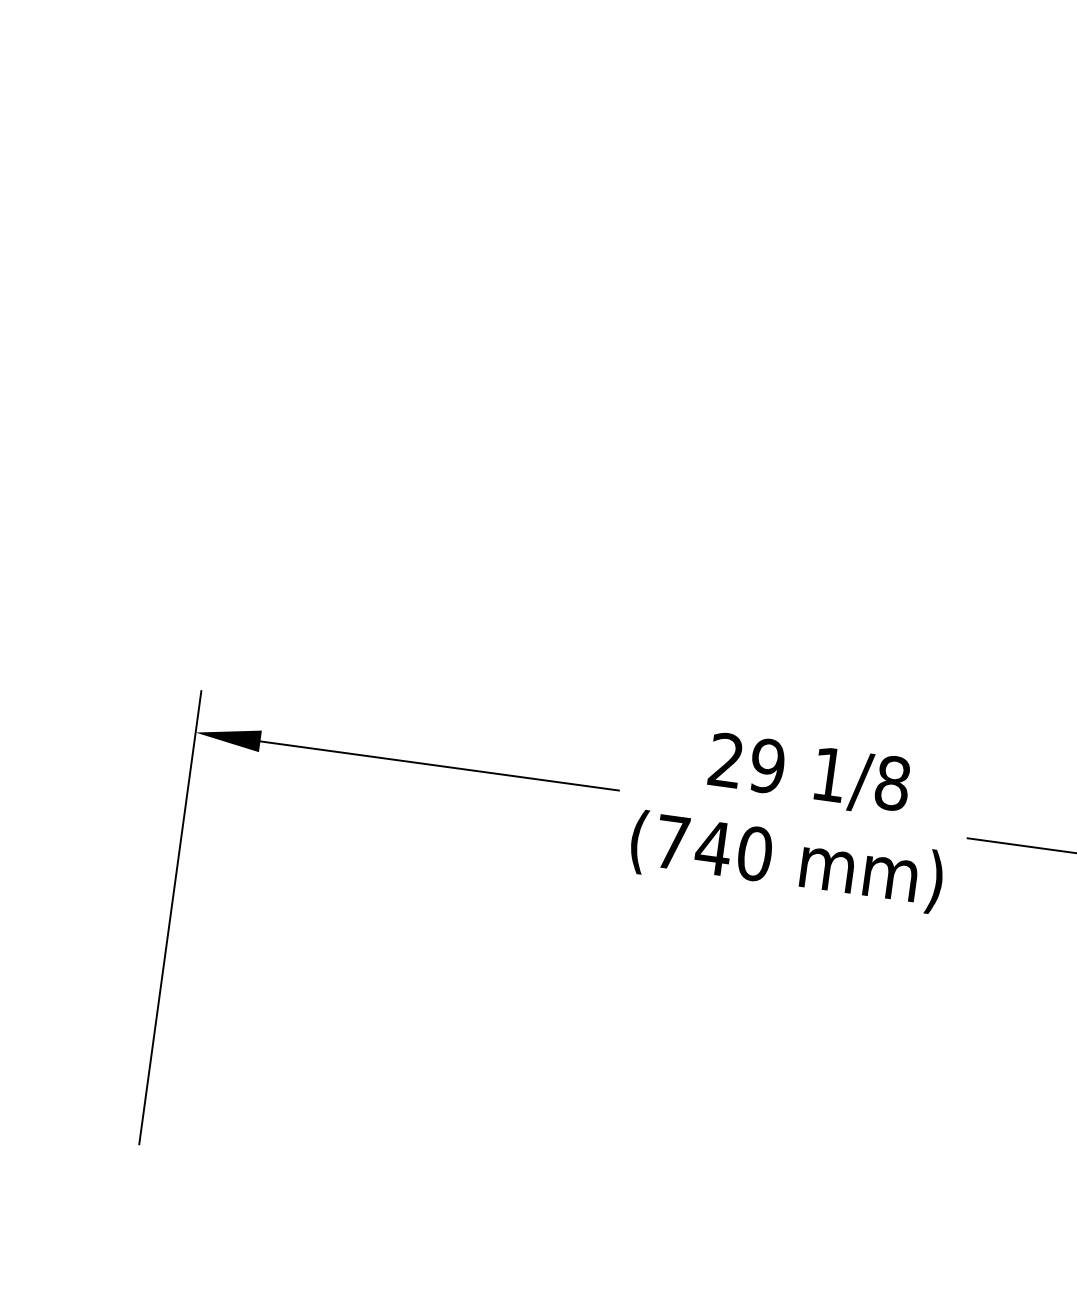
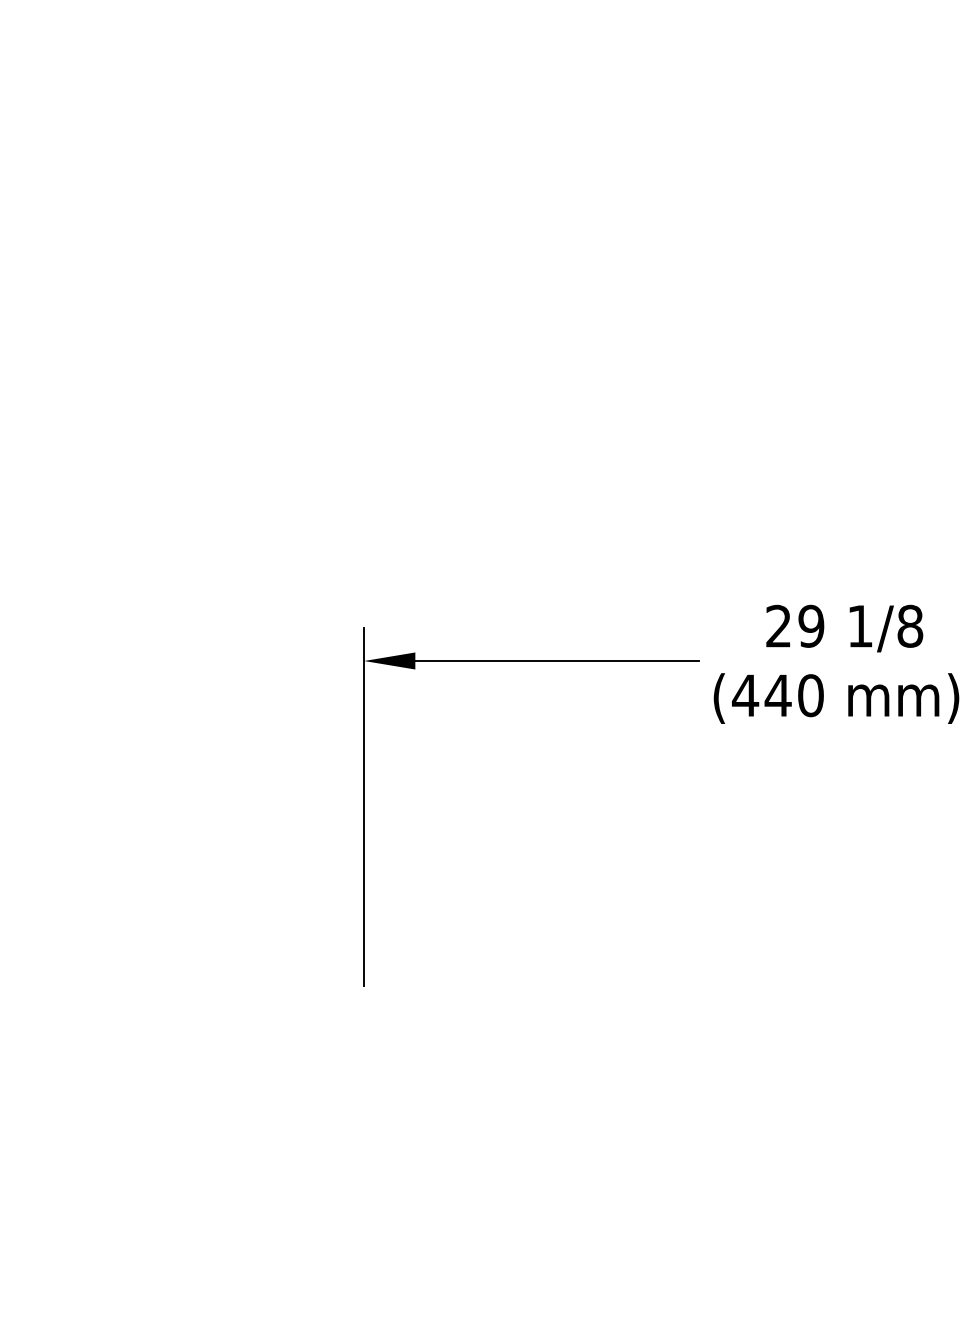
text: (672, 842) -> (745, 695), (740 -> (440

